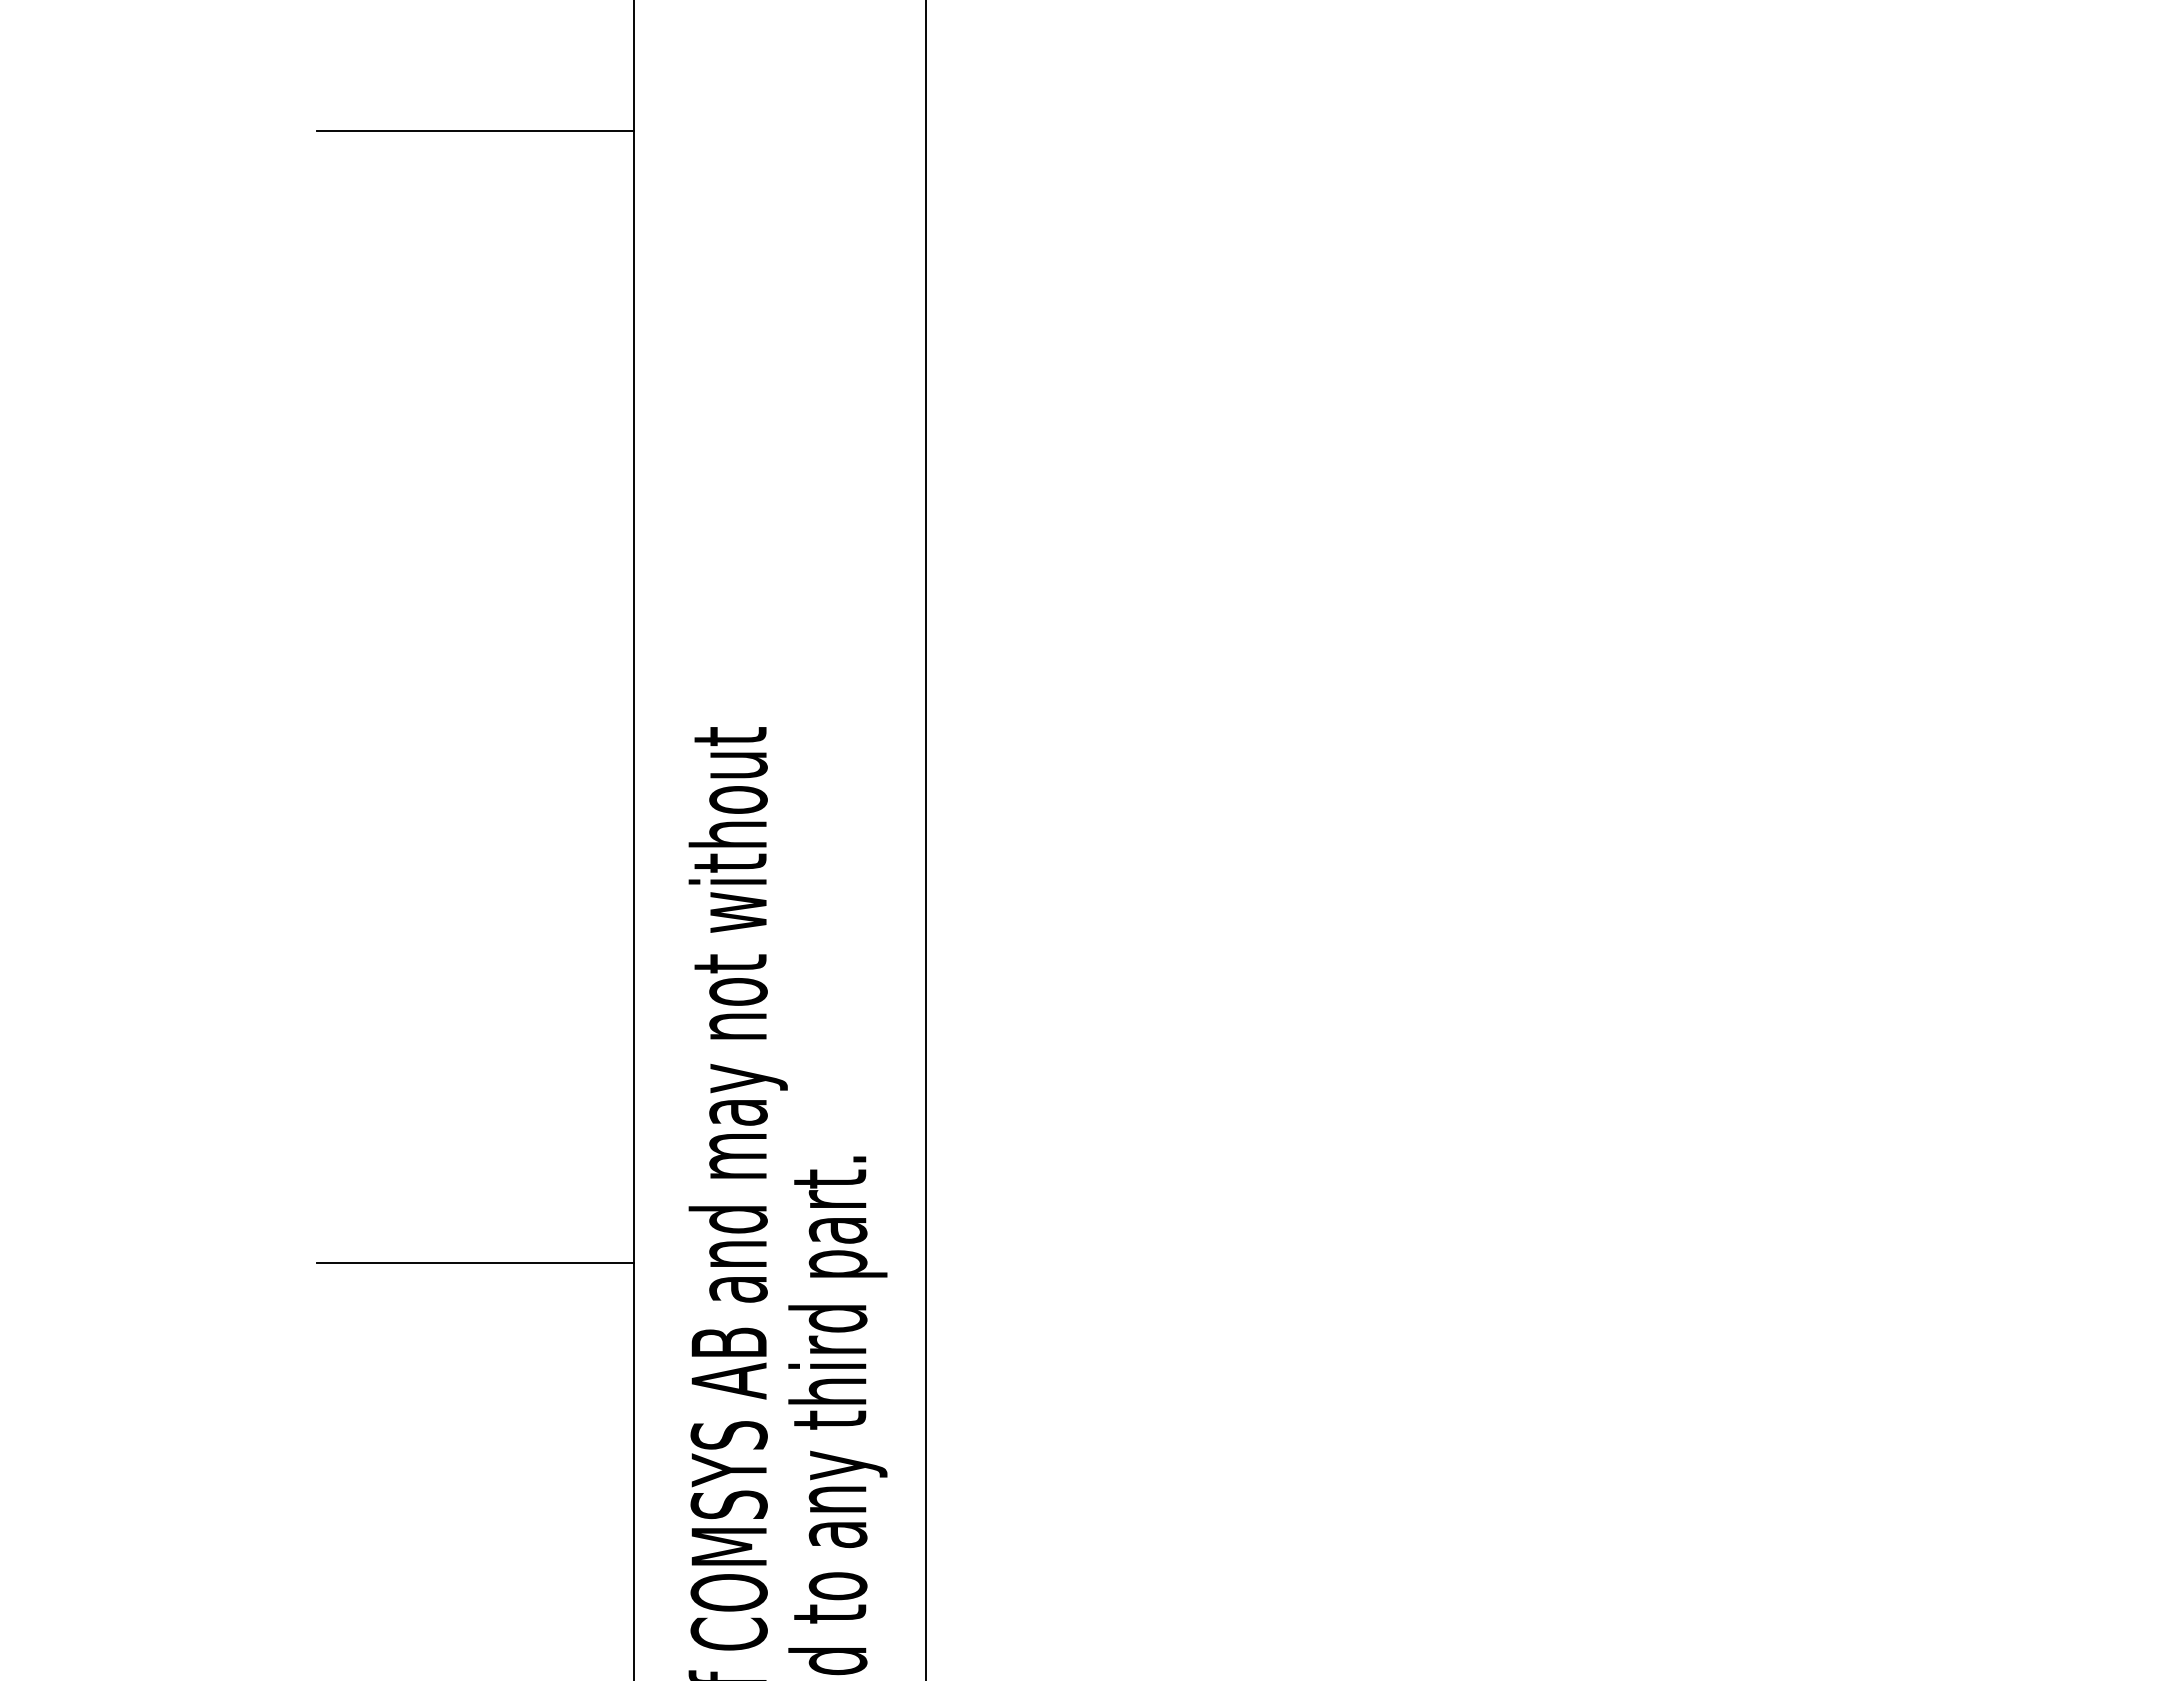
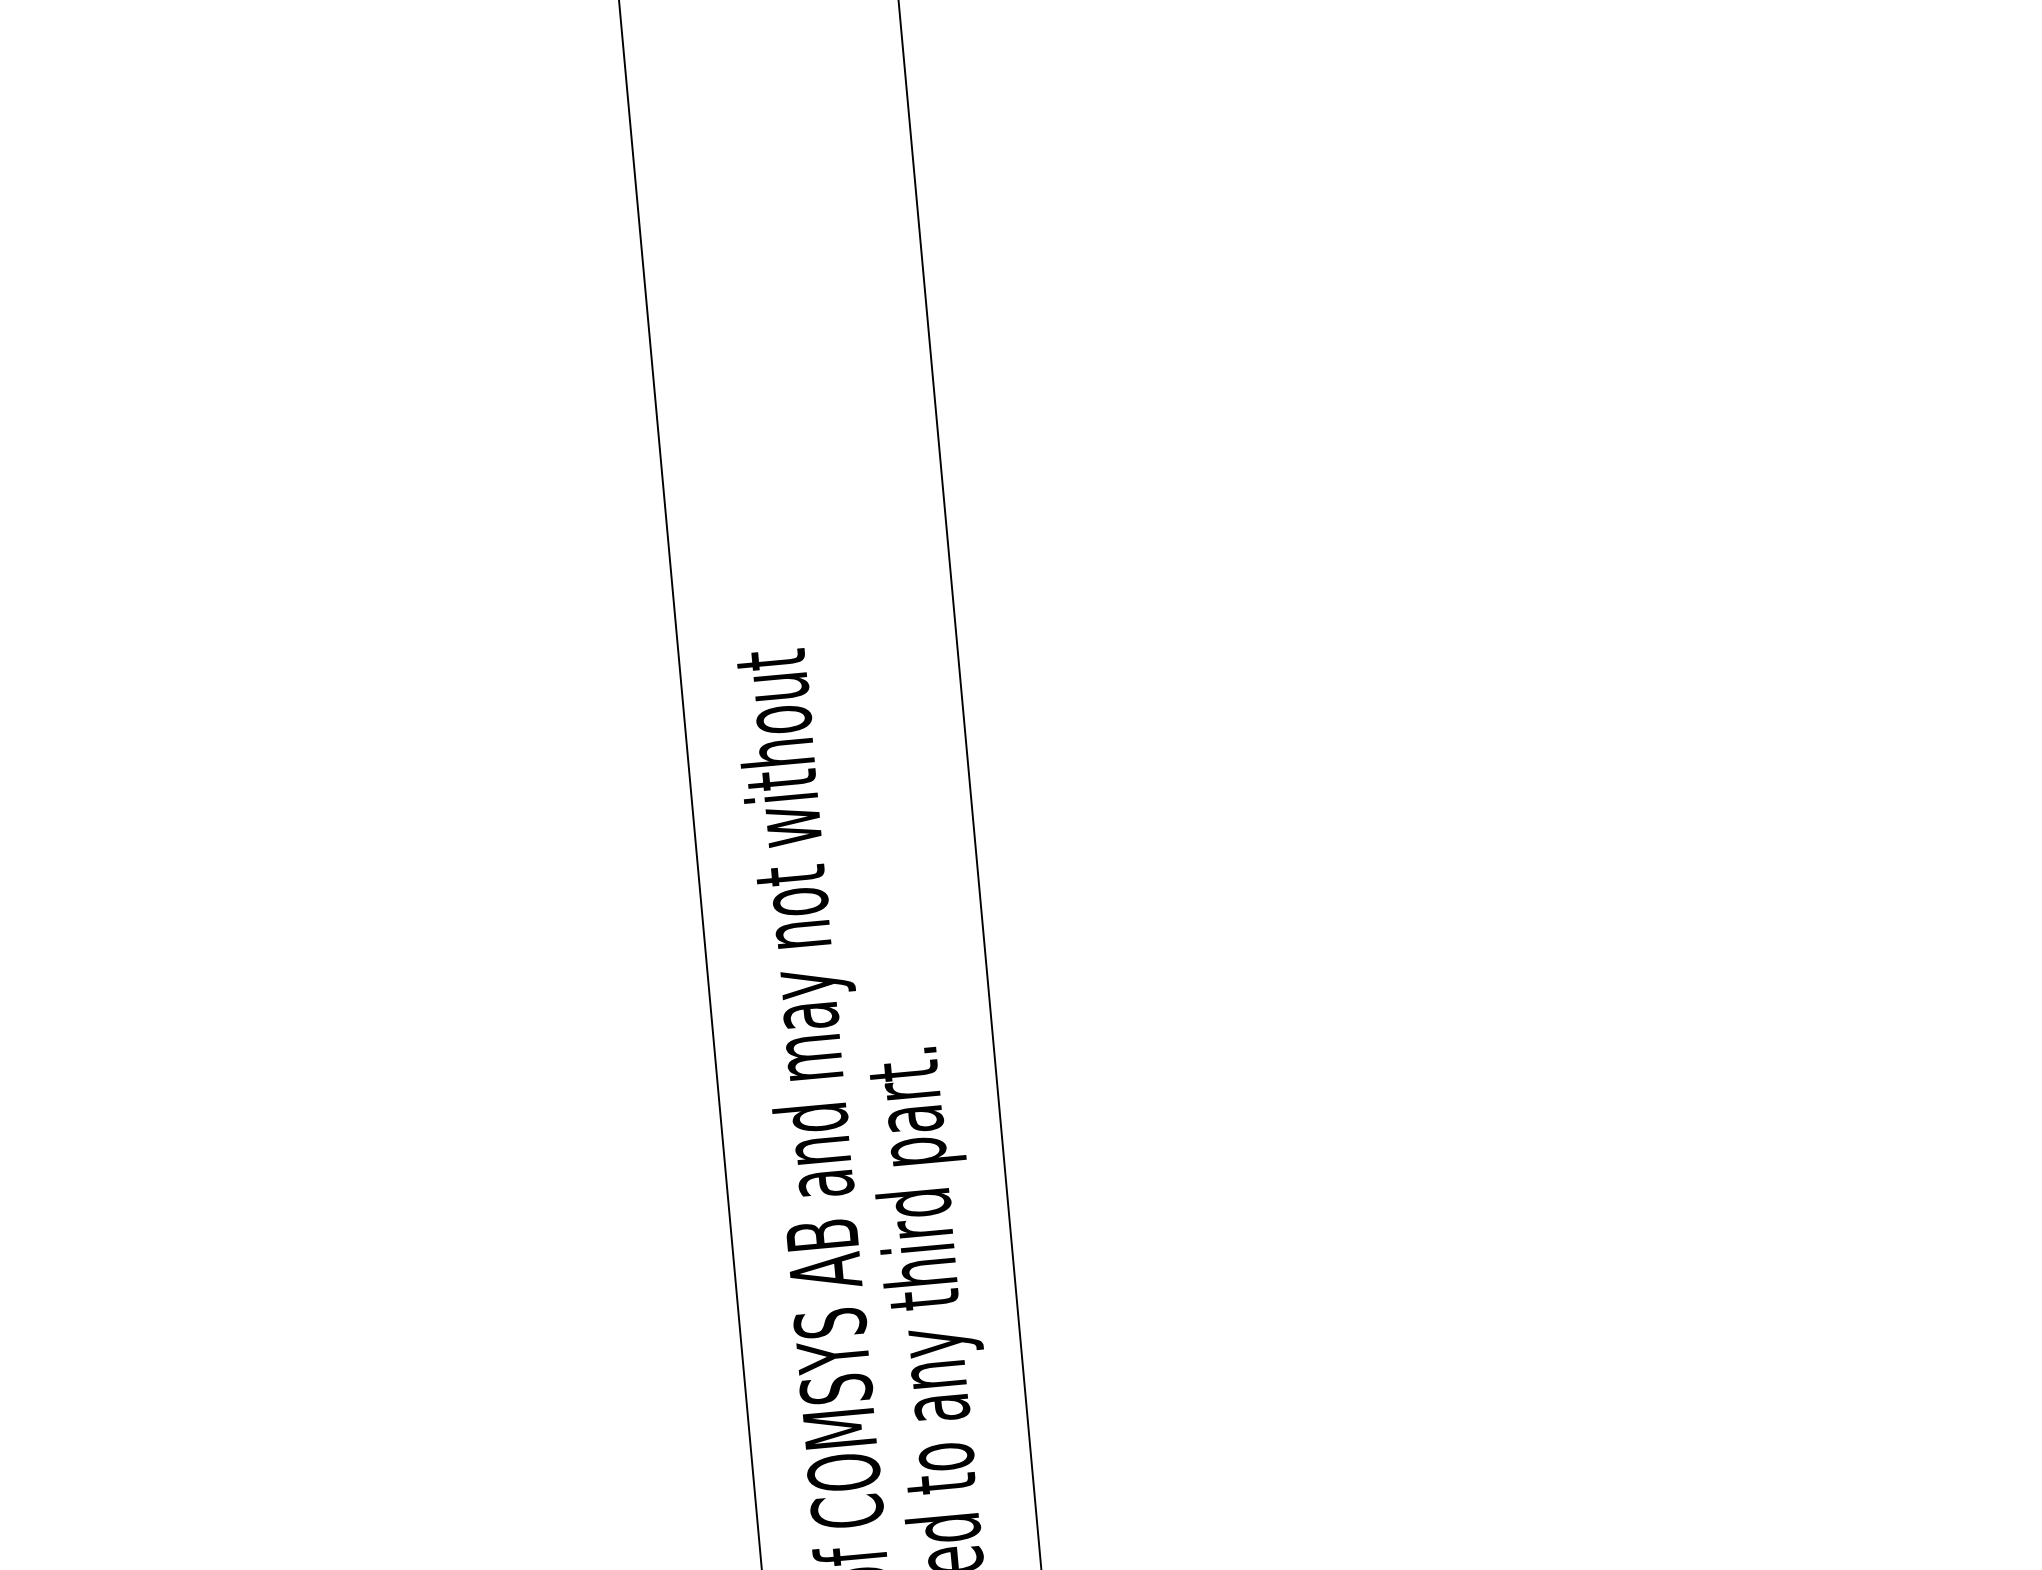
line: (475, 130) -> (476, 107), removed
line: (475, 1262) -> (574, 1181), removed

